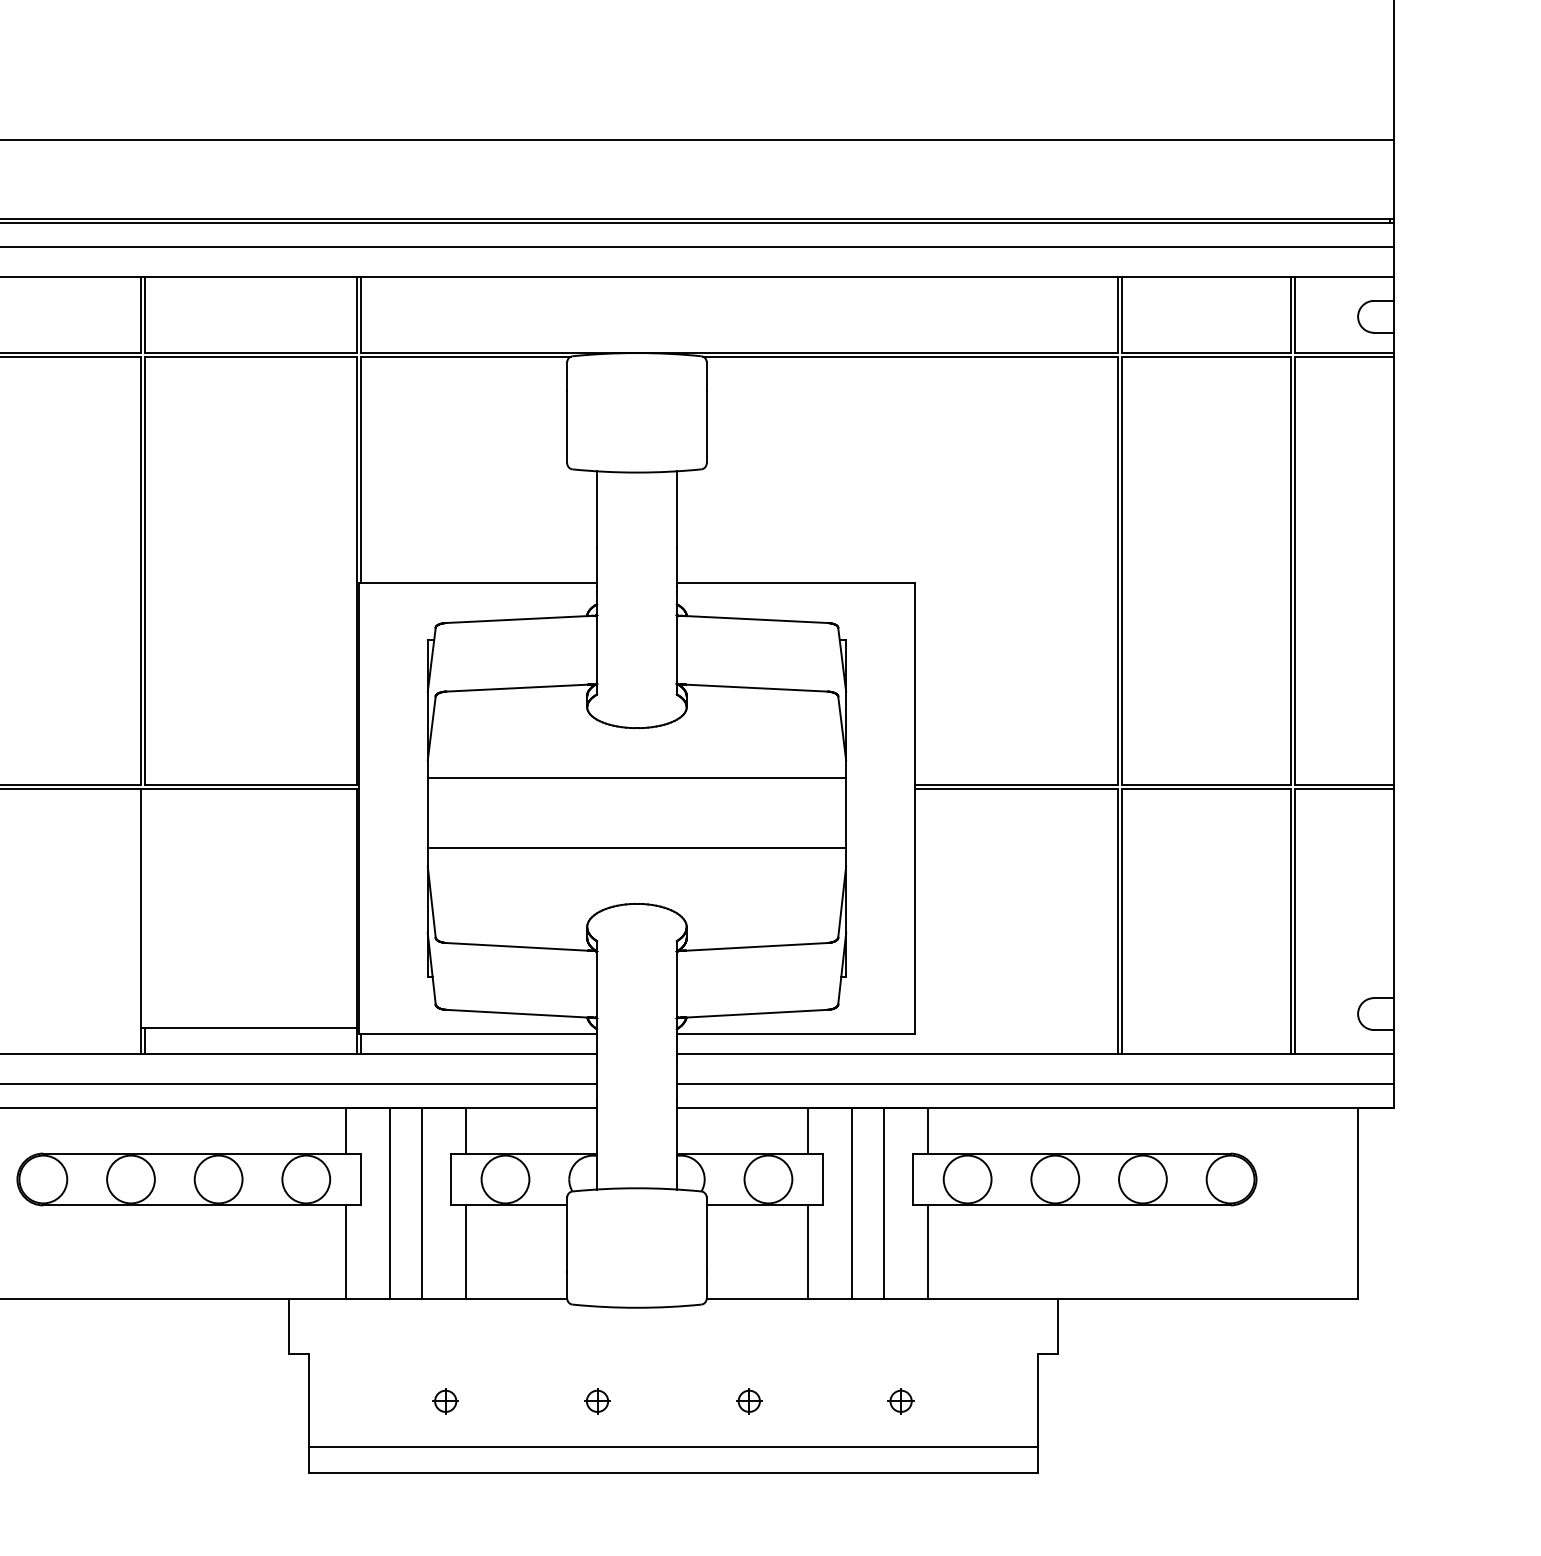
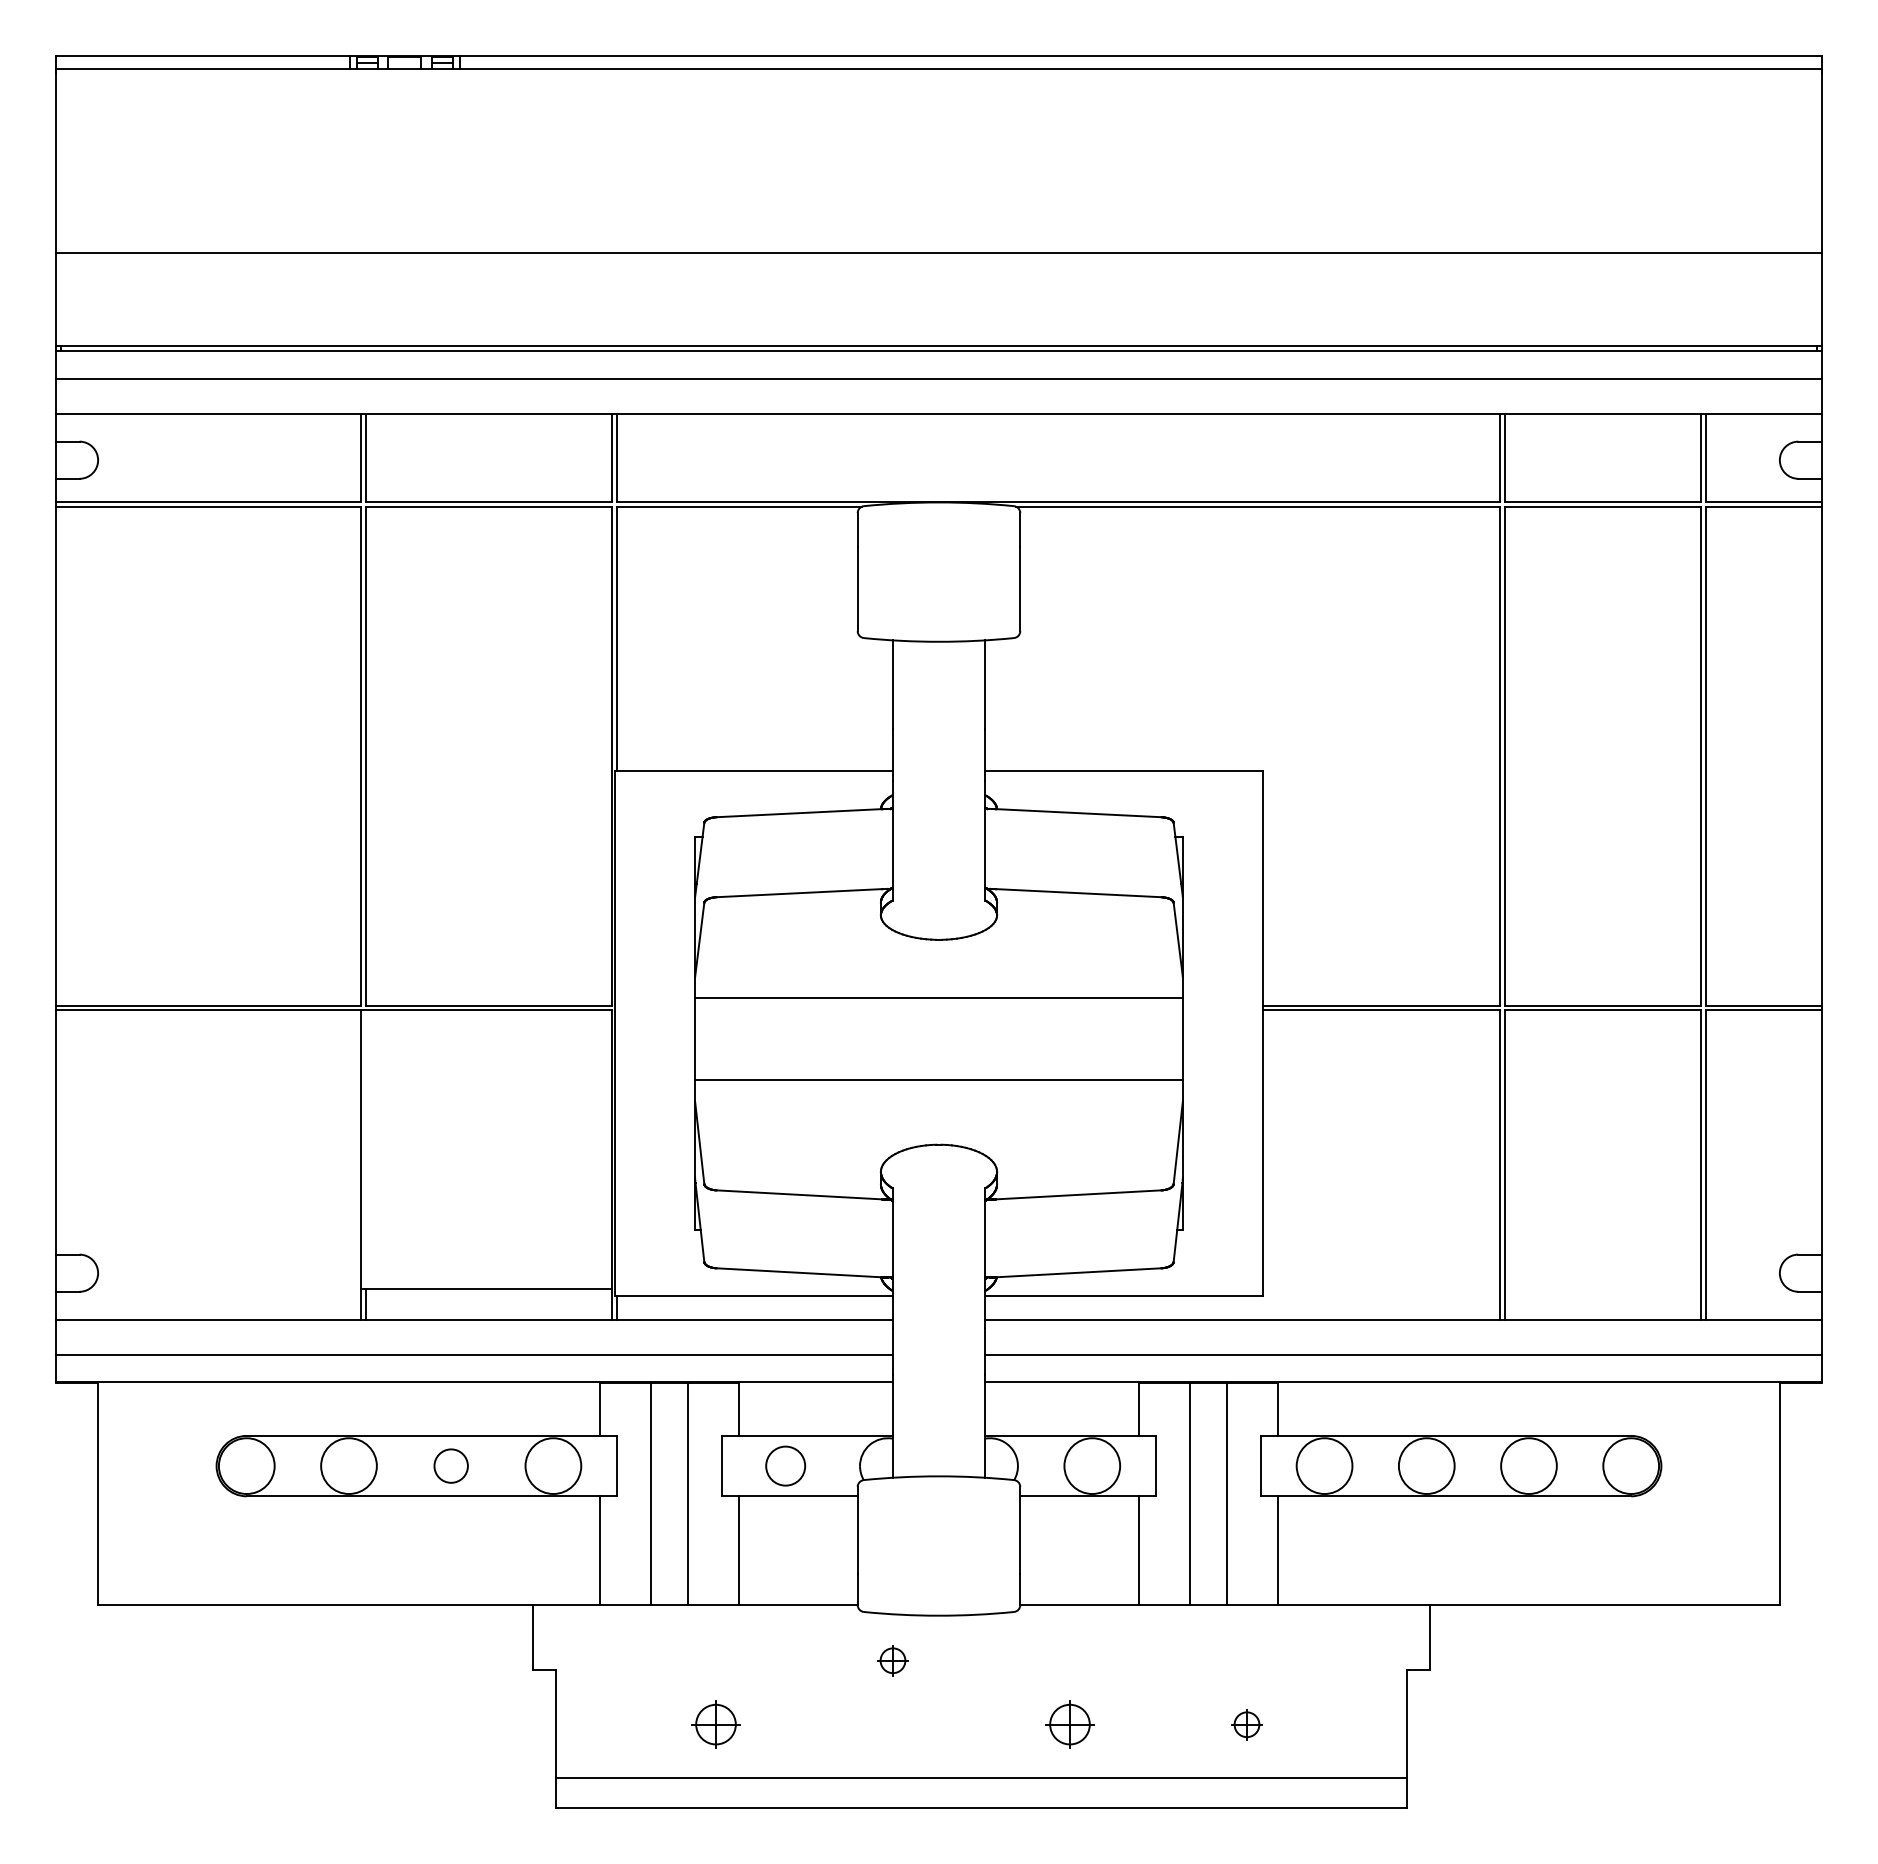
circle: (218, 1178) -> (451, 1465), size x0.6
circle: (505, 1178) -> (785, 1465), size x0.7
part: (445, 1401) -> (715, 1724), size x1.6
part: (597, 1401) -> (892, 1660), moved
part: (748, 1401) -> (1069, 1724), size x1.6

